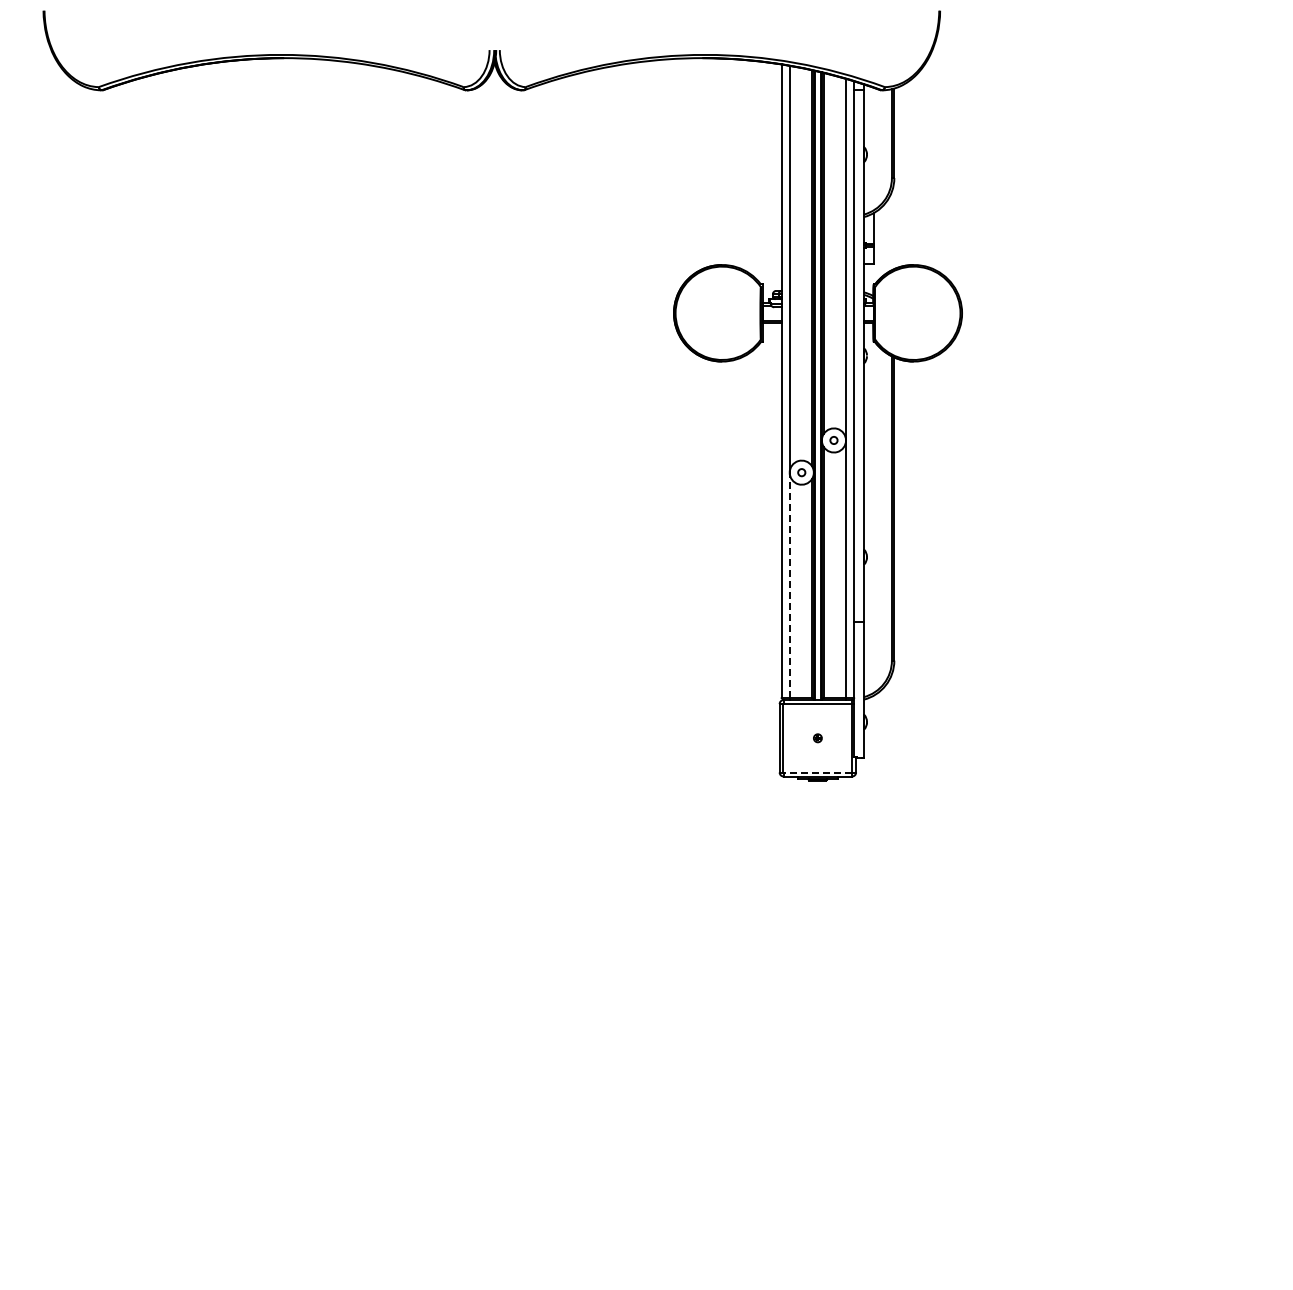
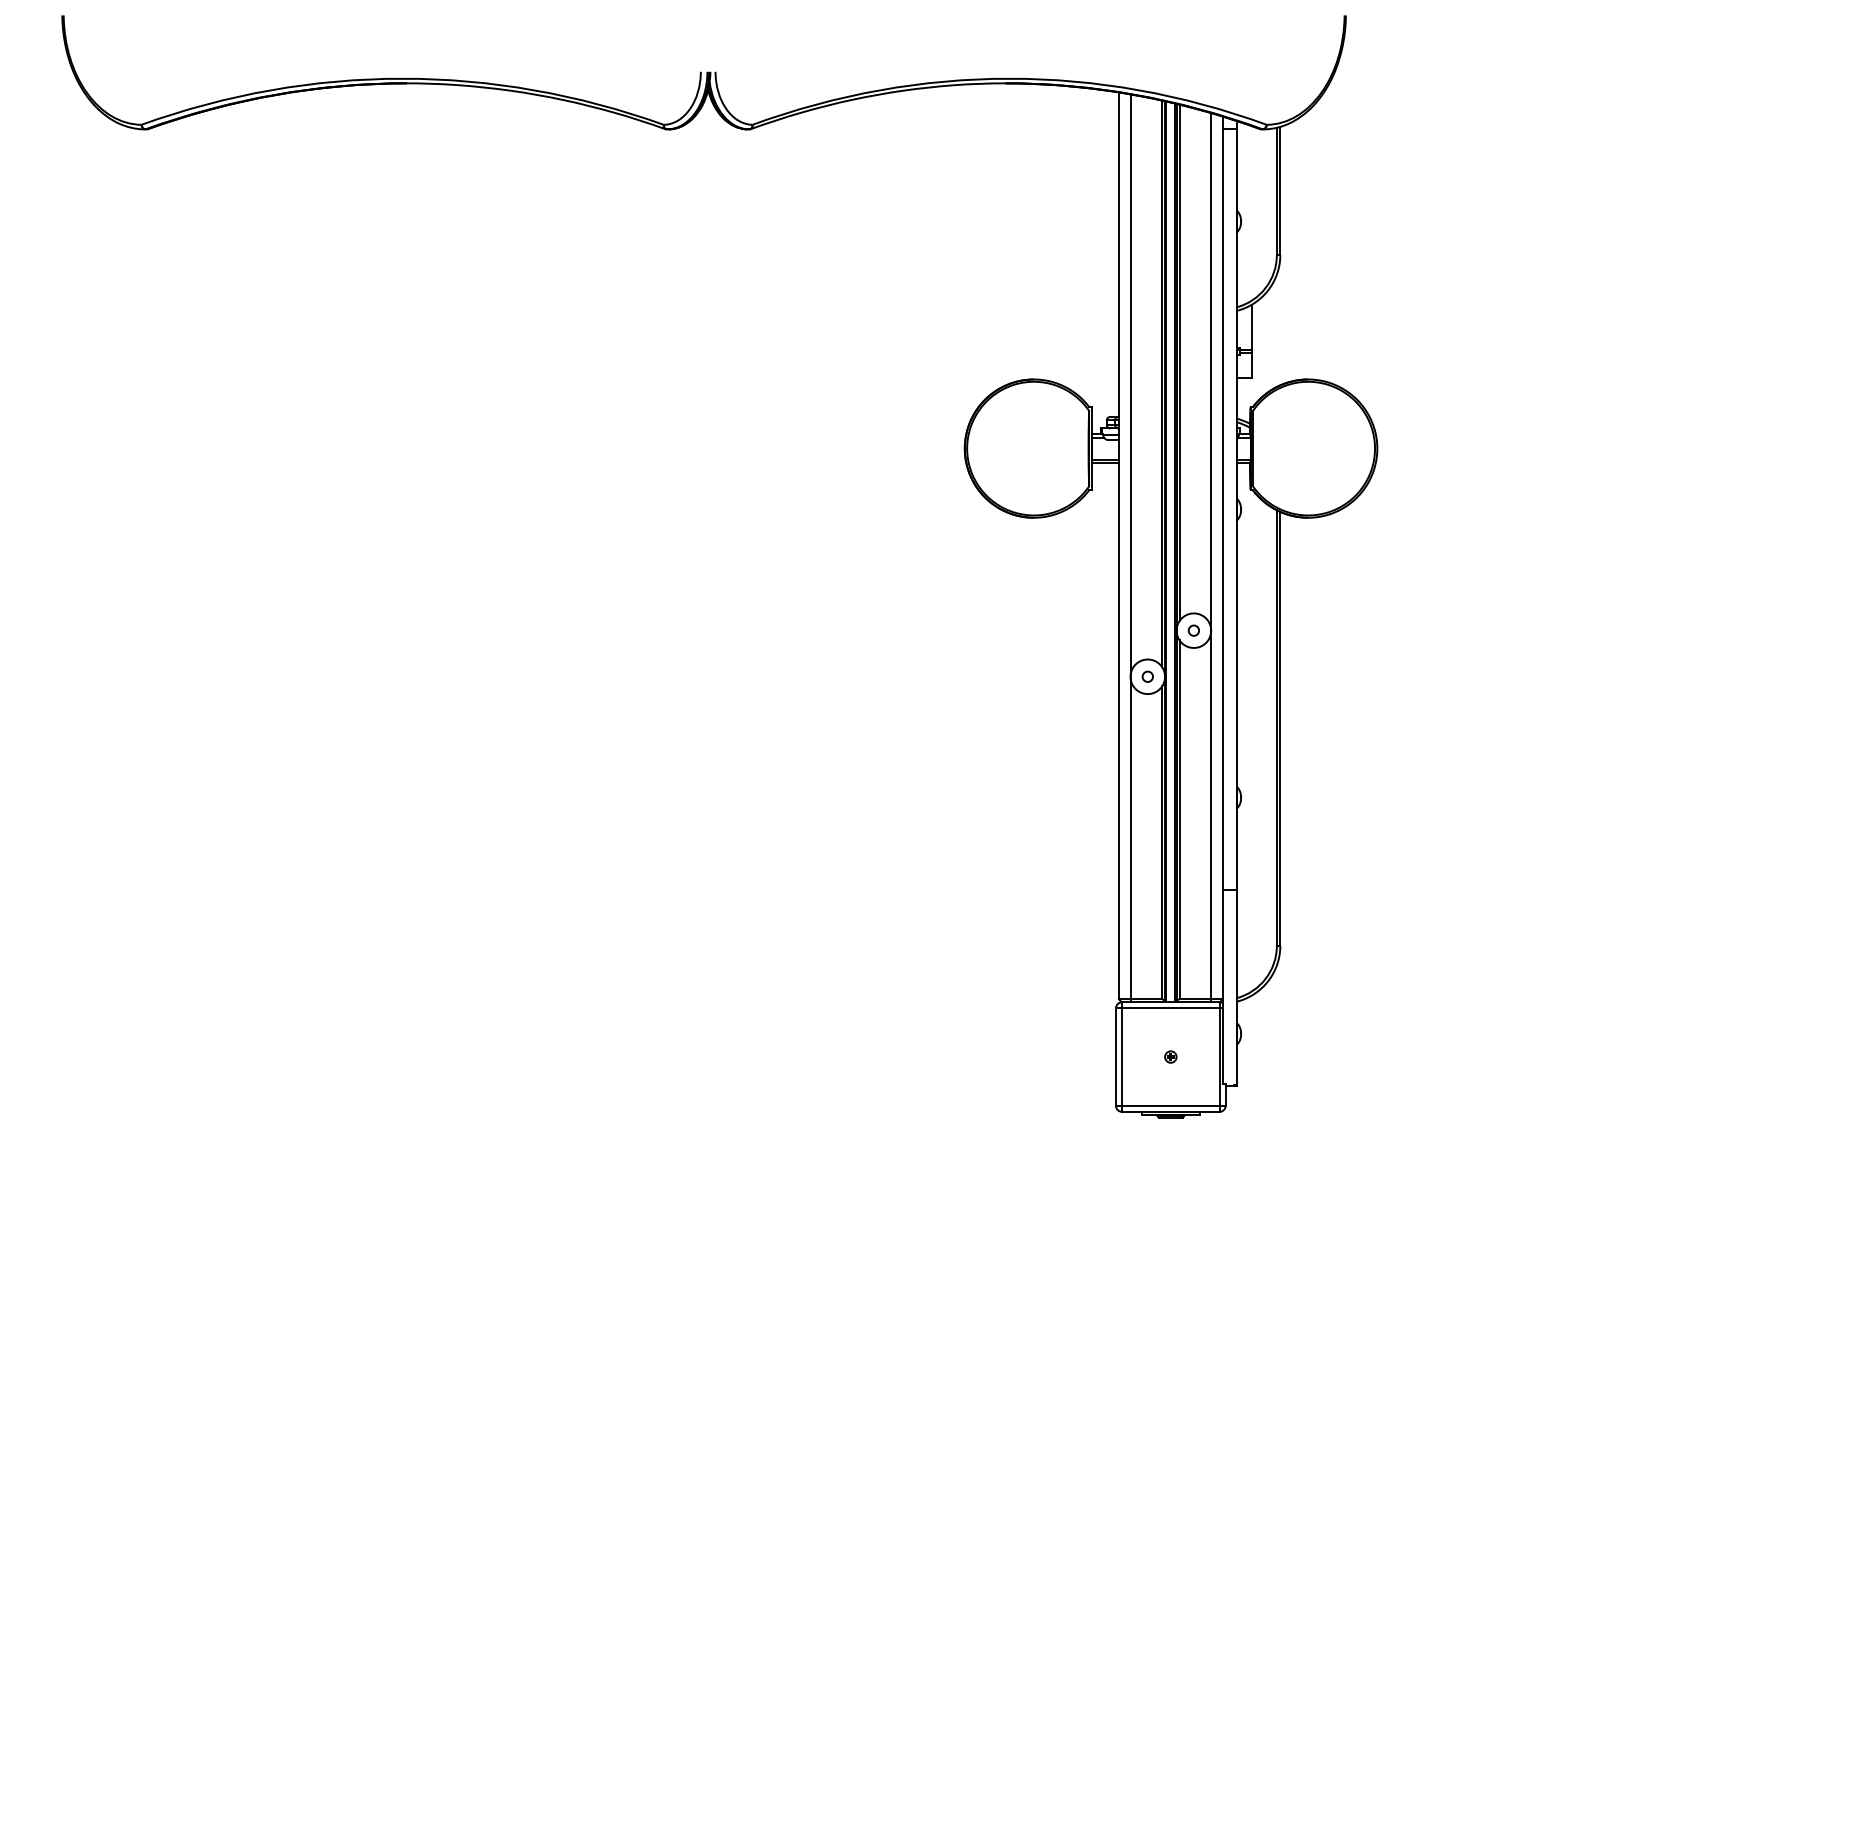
line: (789, 585) -> (1130, 838), dashed -> solid
line: (817, 772) -> (1170, 1106), dashed -> solid

